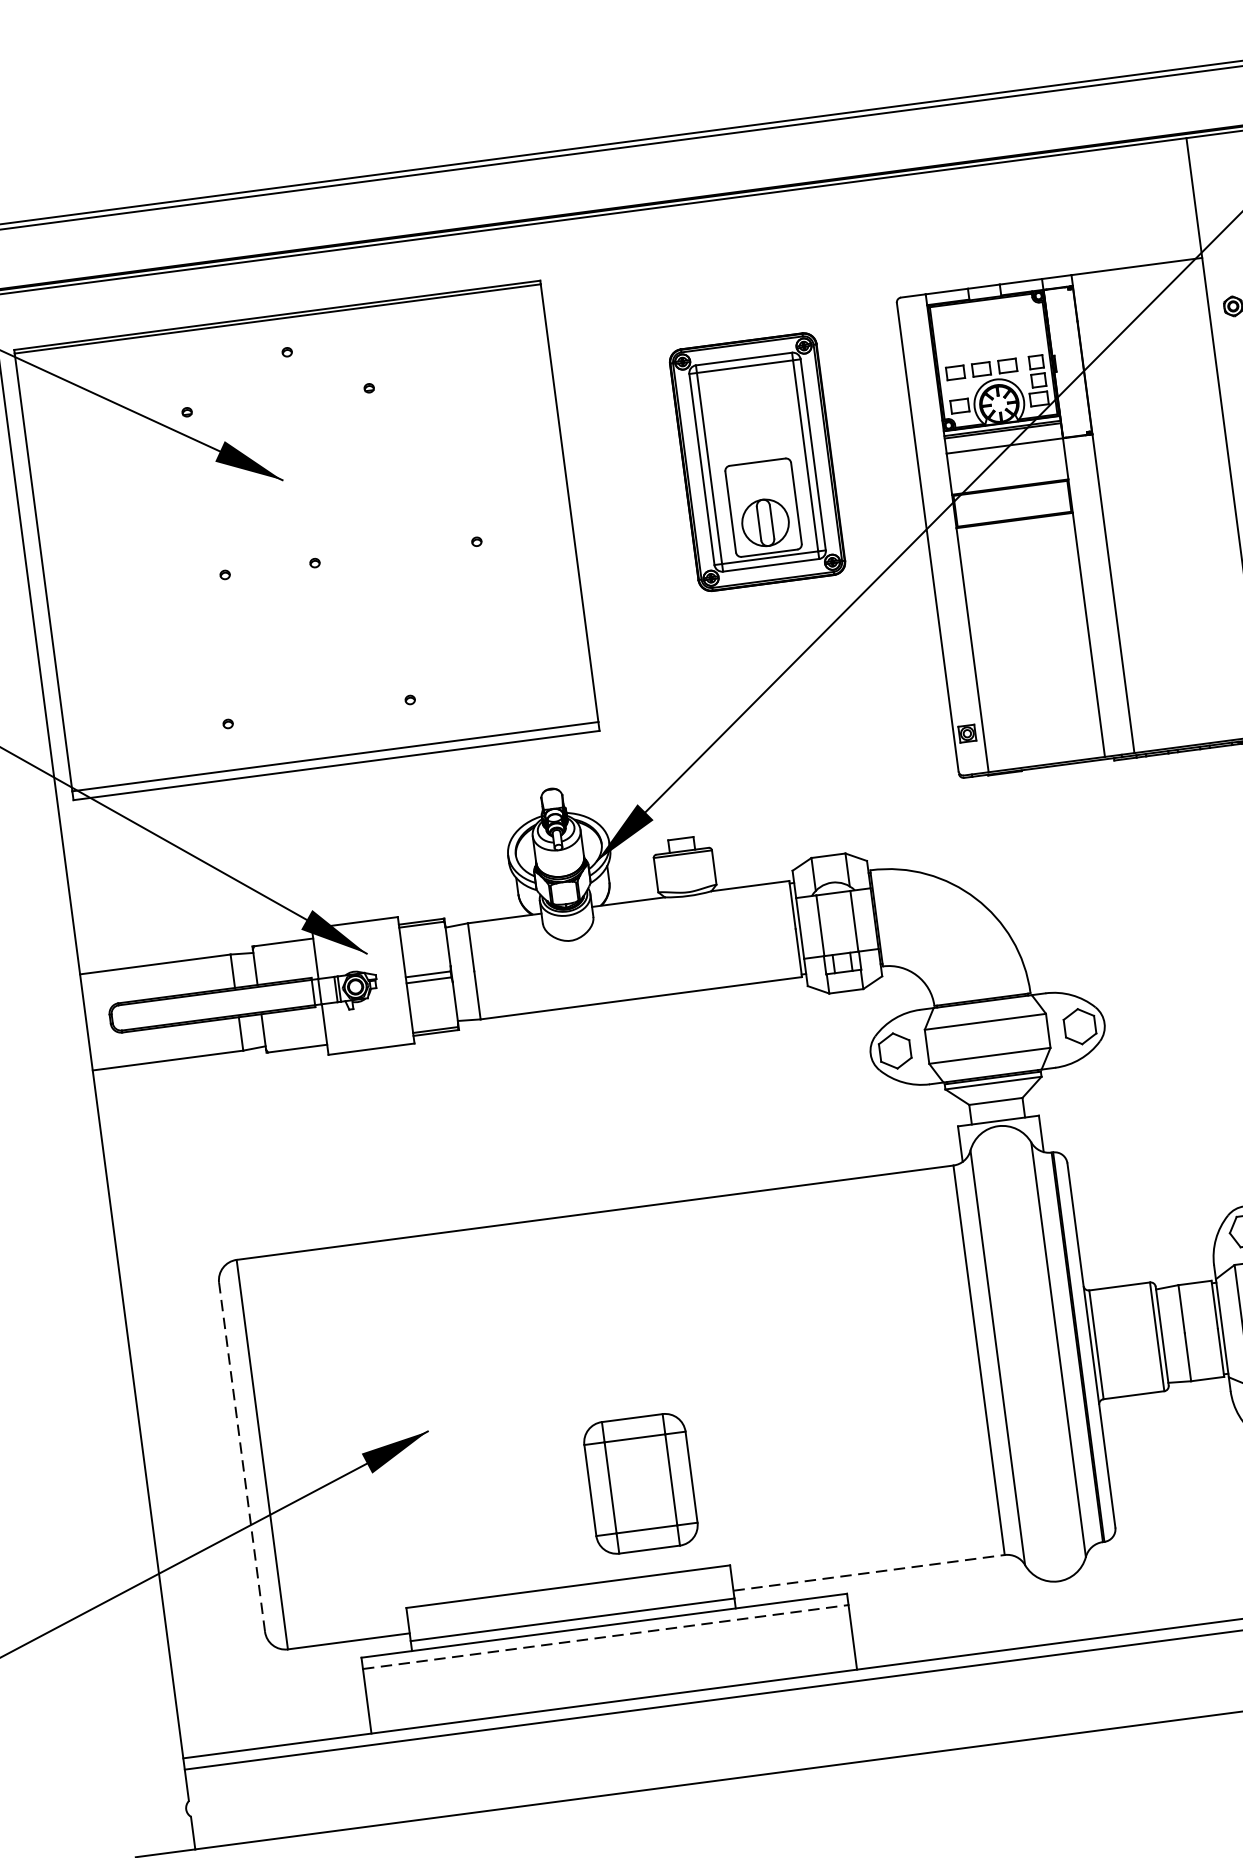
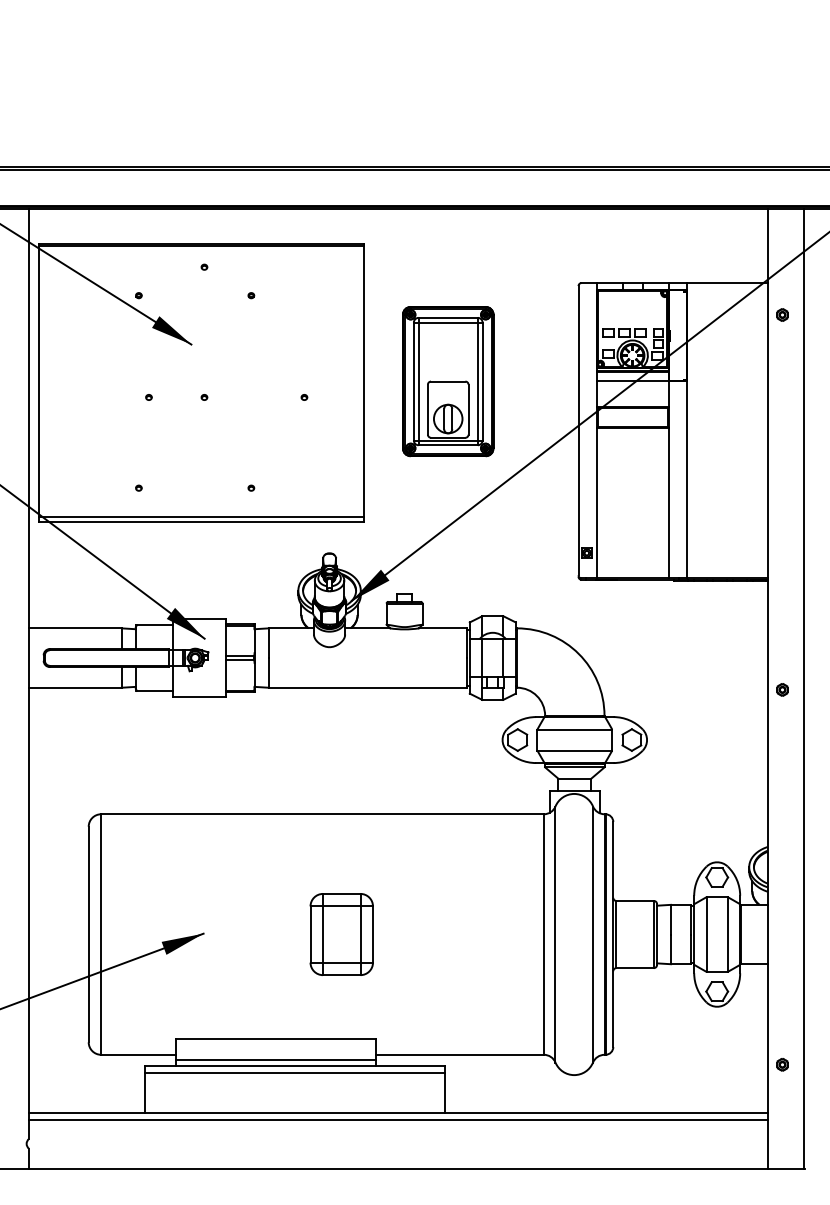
part: (758, 462) -> (448, 381), moved
line: (241, 1457) -> (88, 934), dashed -> solid
part: (640, 1483) -> (341, 934), moved
line: (869, 1572) -> (460, 1054), dashed -> solid
line: (606, 1636) -> (295, 1072), dashed -> solid

